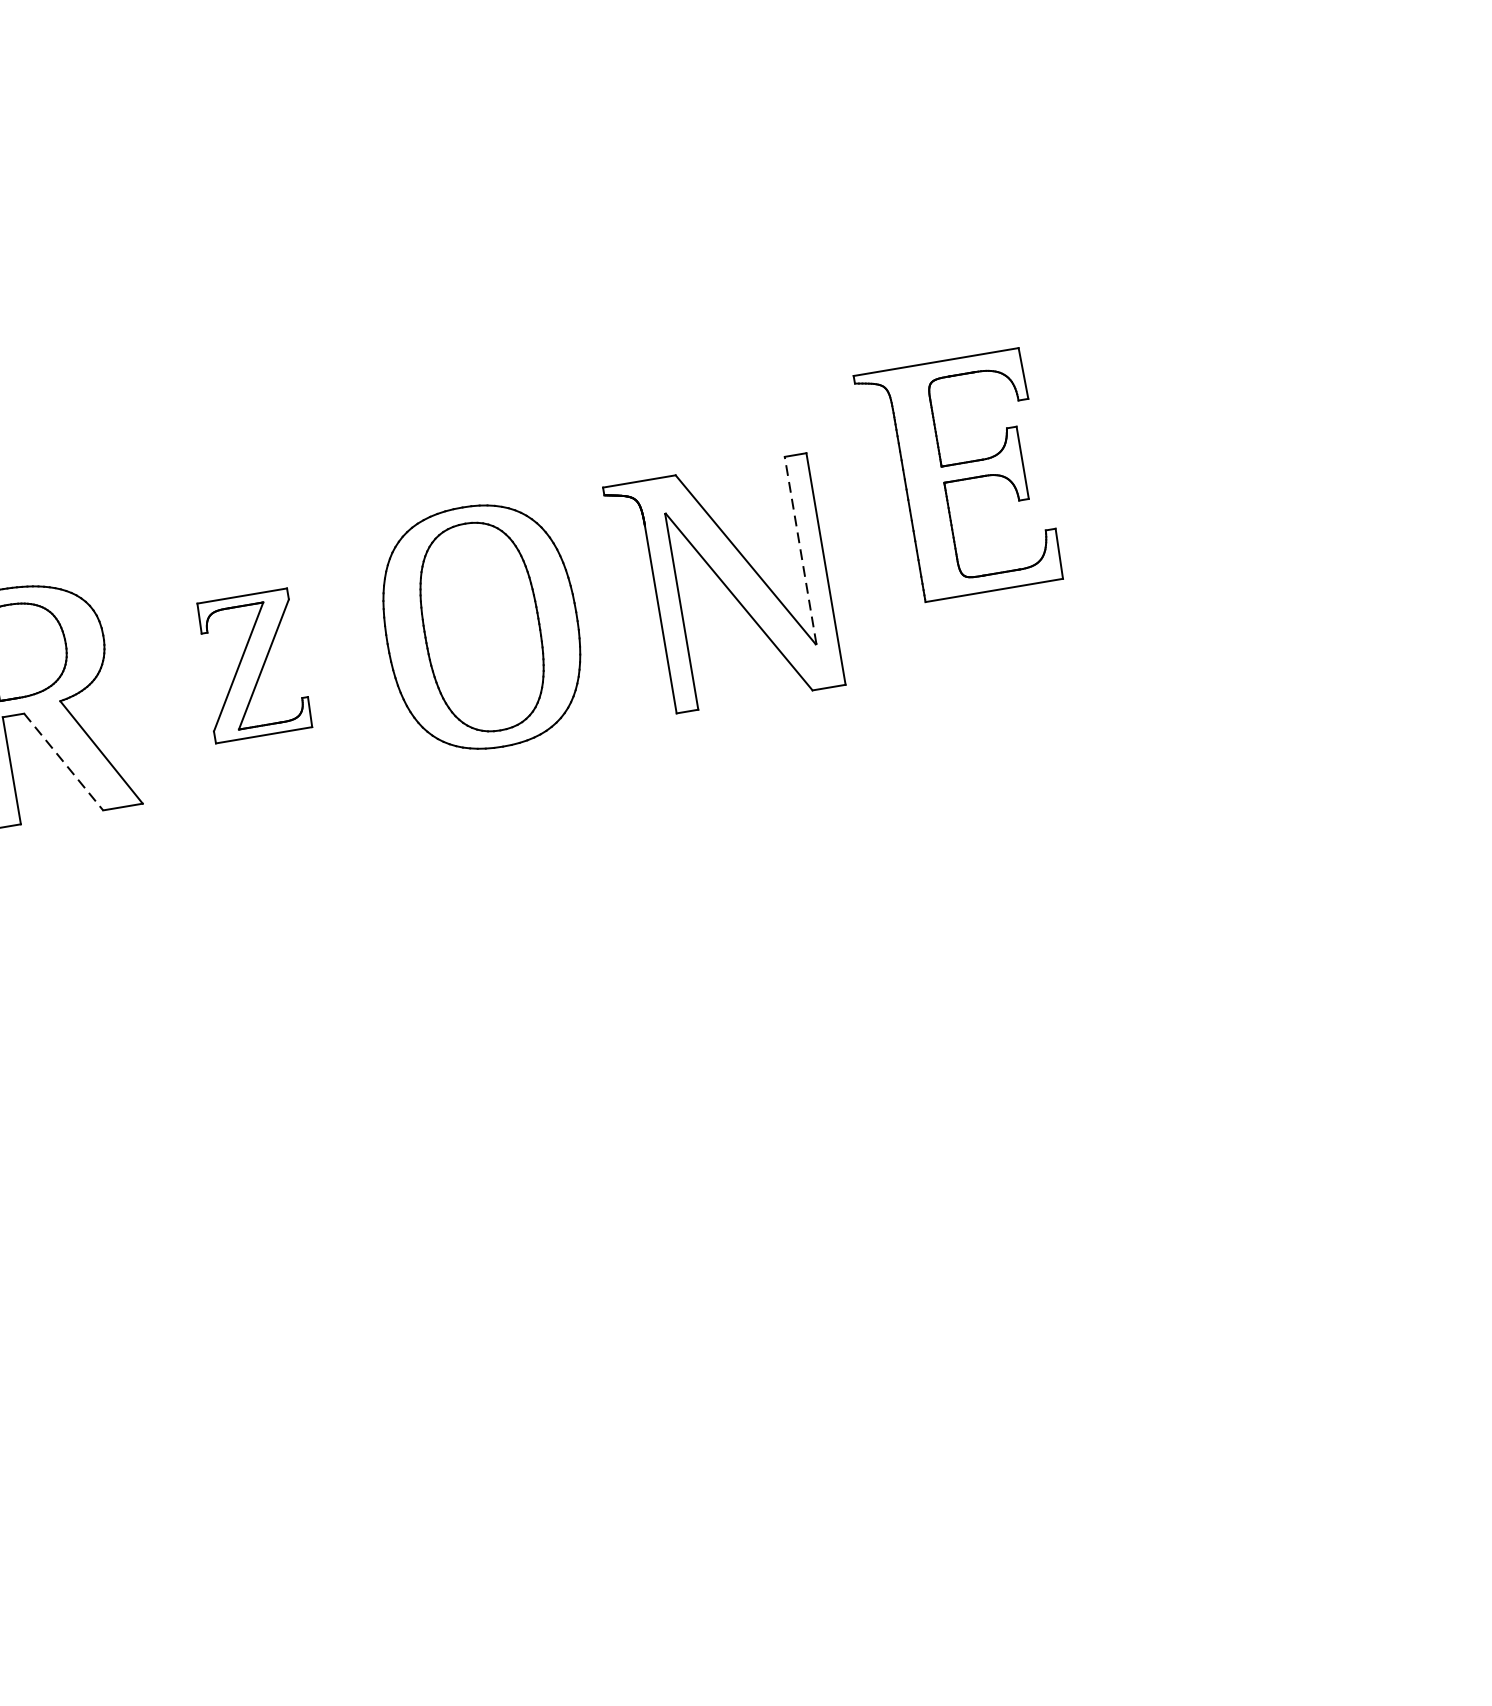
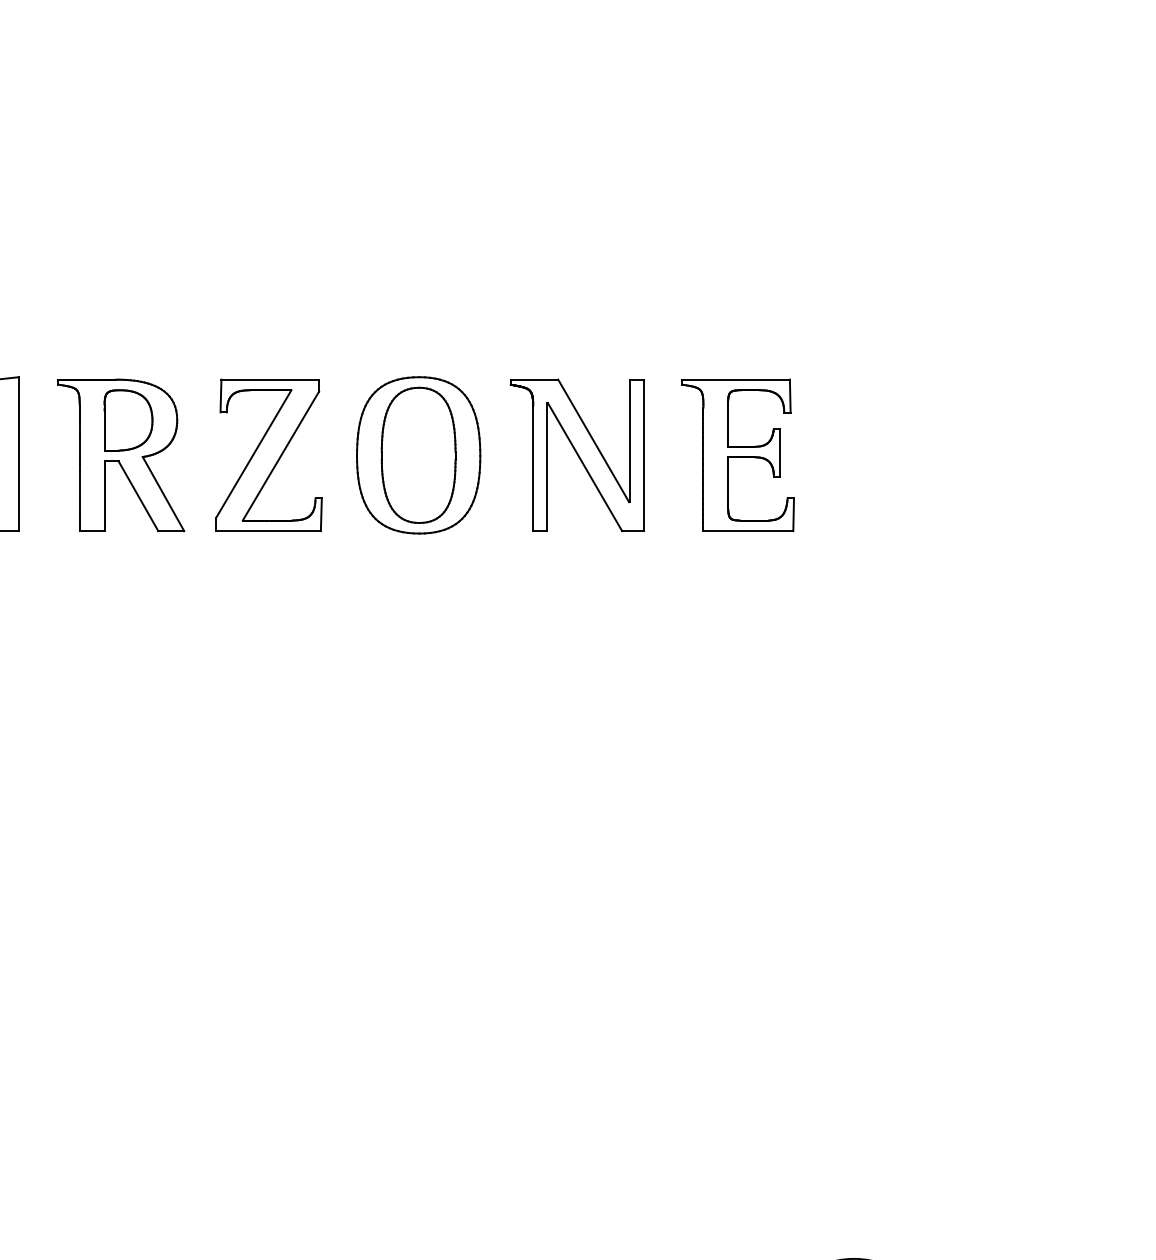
part: (957, 476) -> (737, 454), moved
line: (800, 549) -> (629, 440), dashed -> solid
part: (251, 664) -> (268, 454), size x1.67
line: (63, 762) -> (138, 496), dashed -> solid

